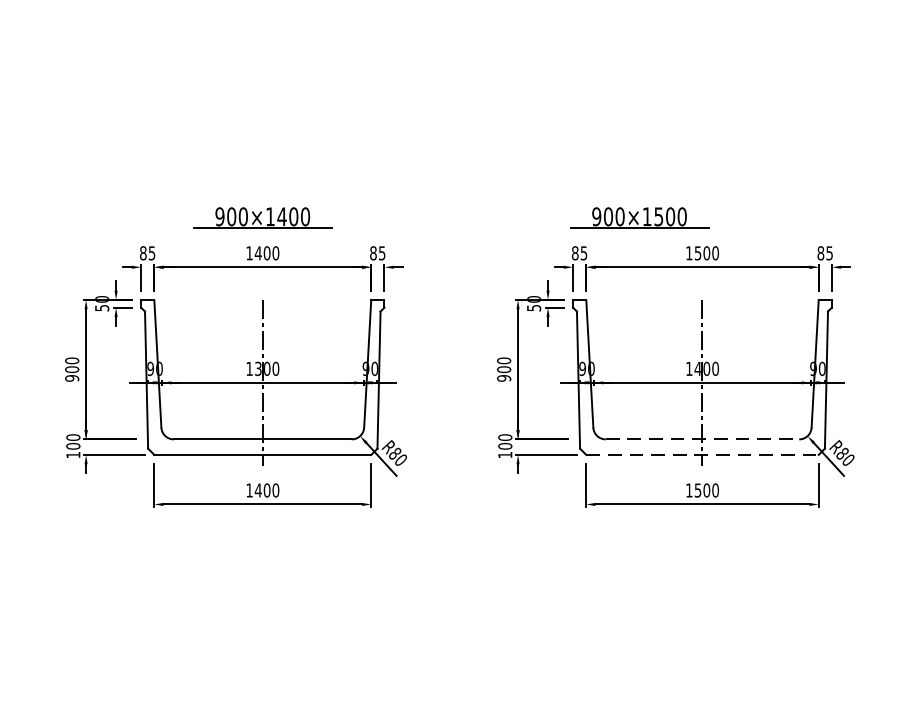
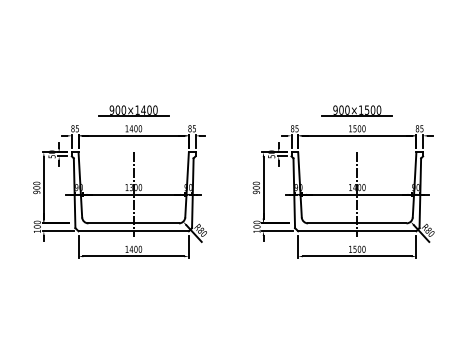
part: (637, 217) -> (356, 110), moved
line: (702, 439) -> (357, 223), dashed -> solid
line: (702, 455) -> (357, 231), dashed -> solid

